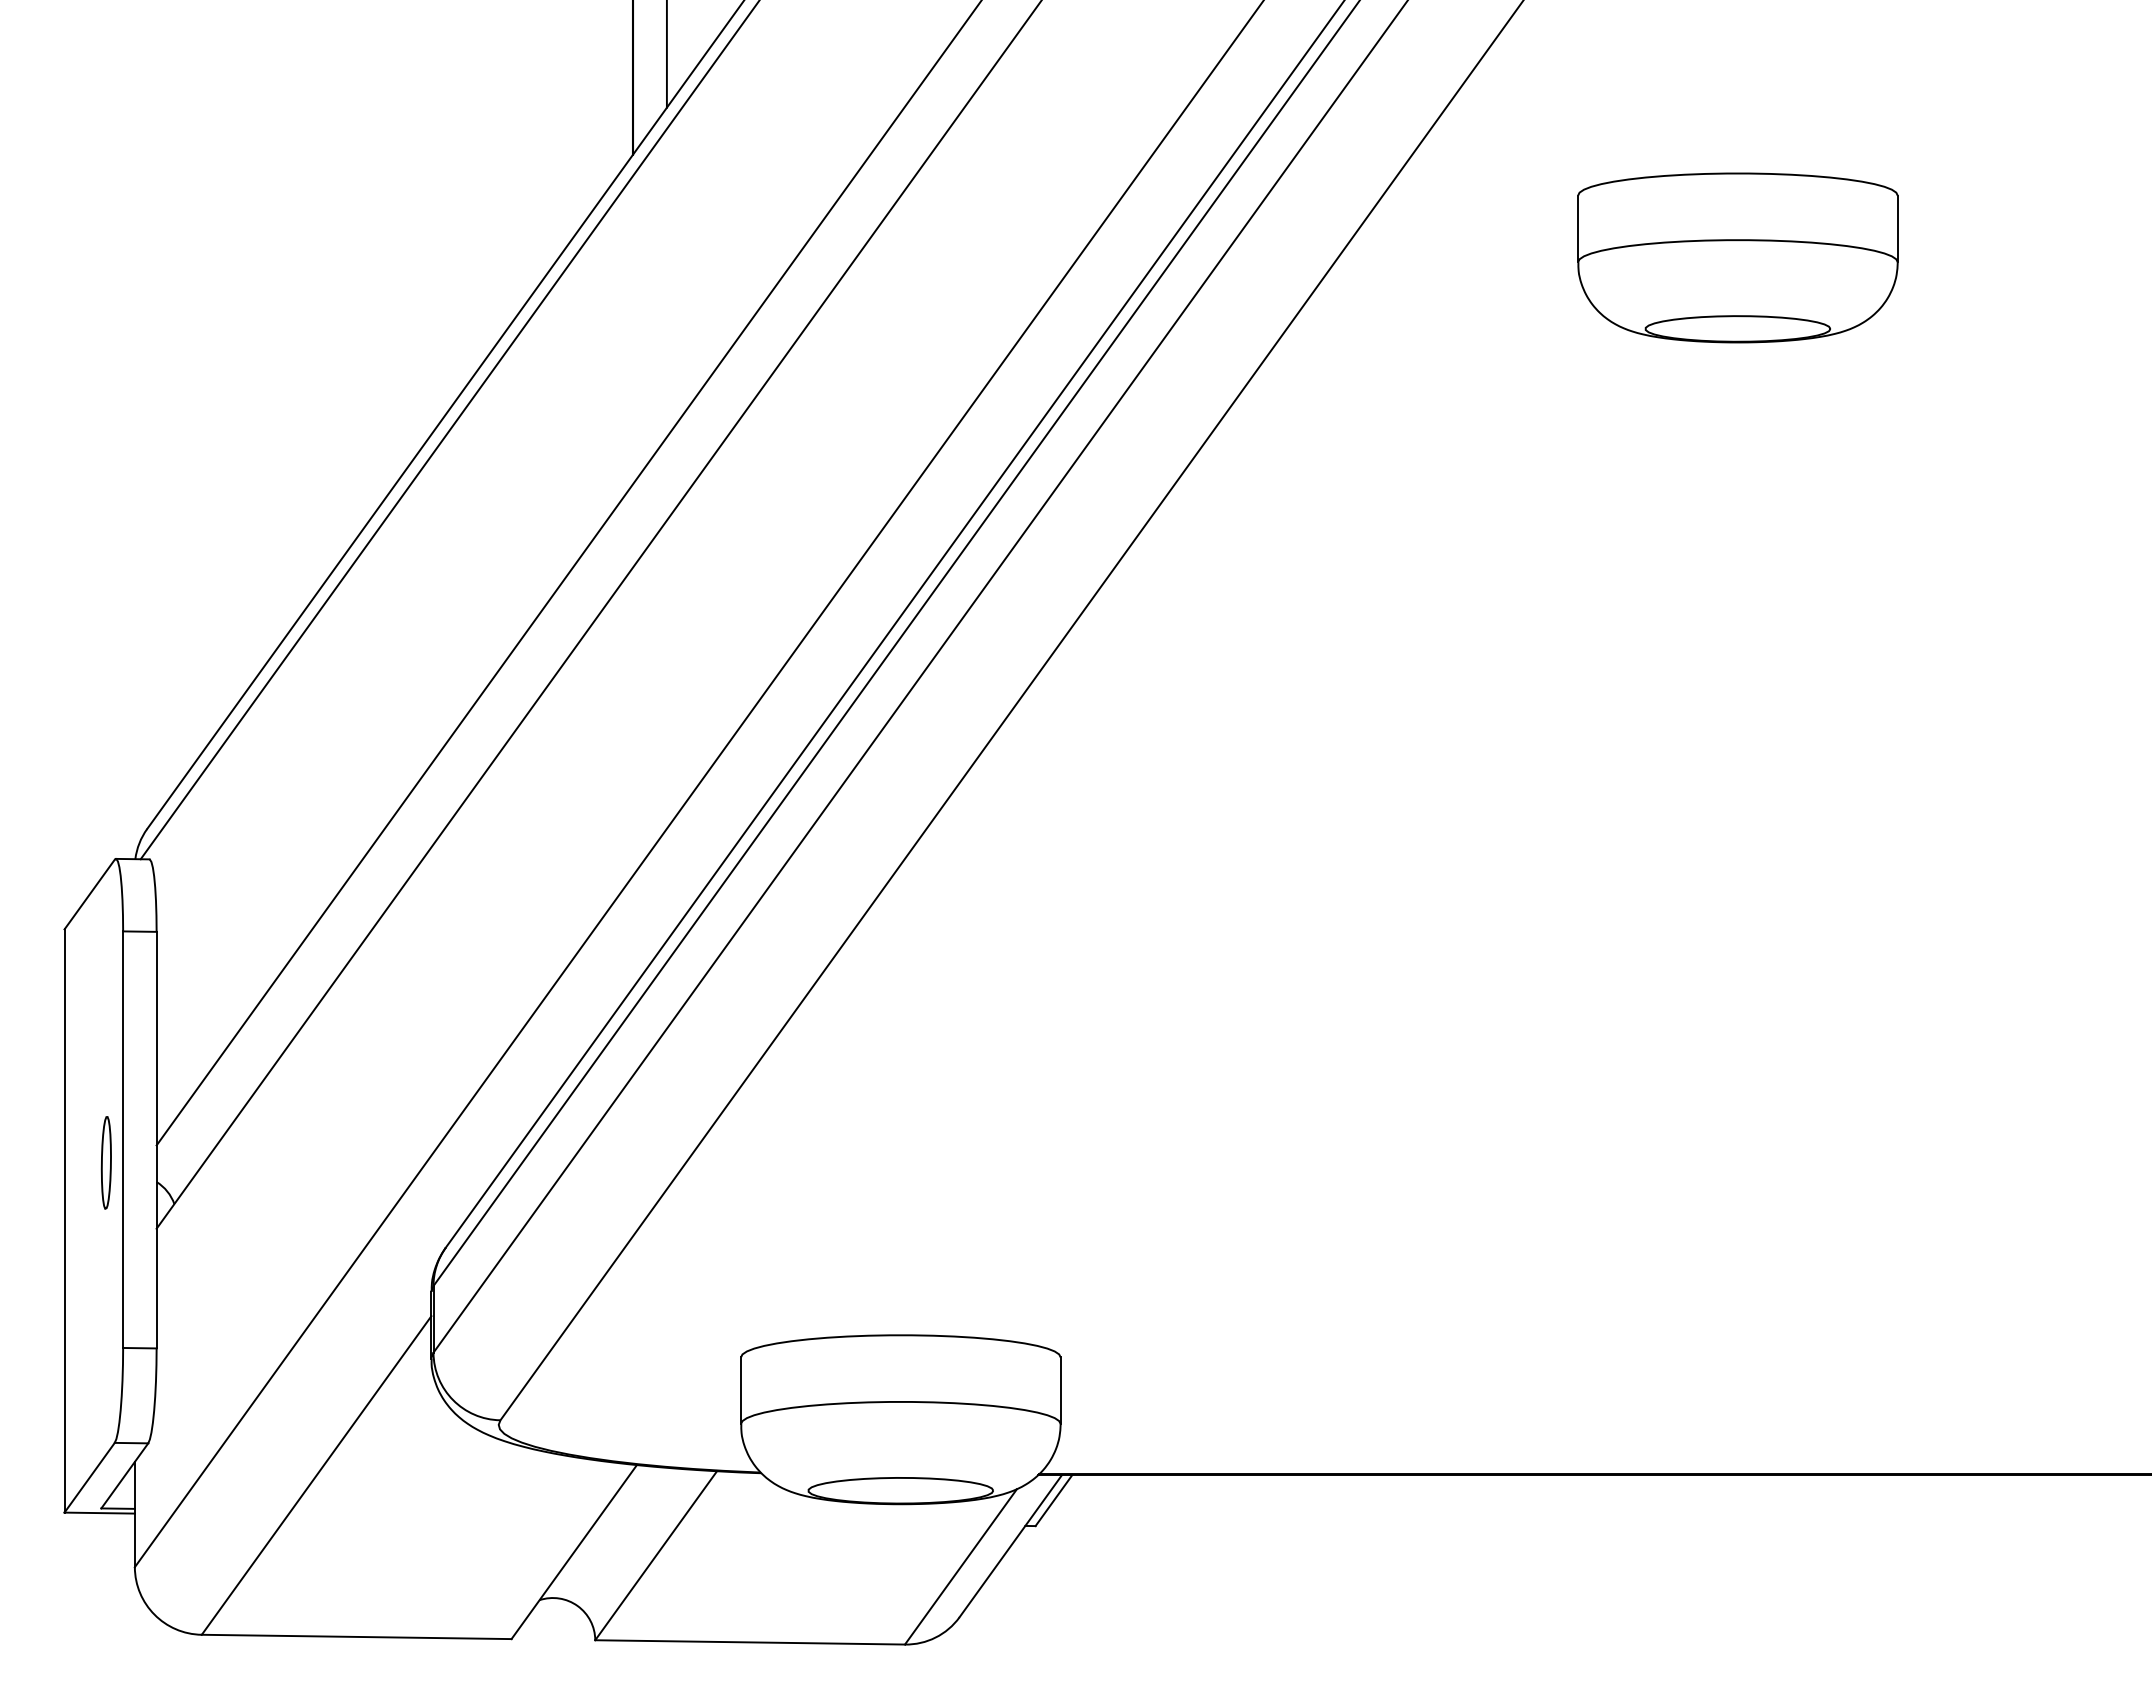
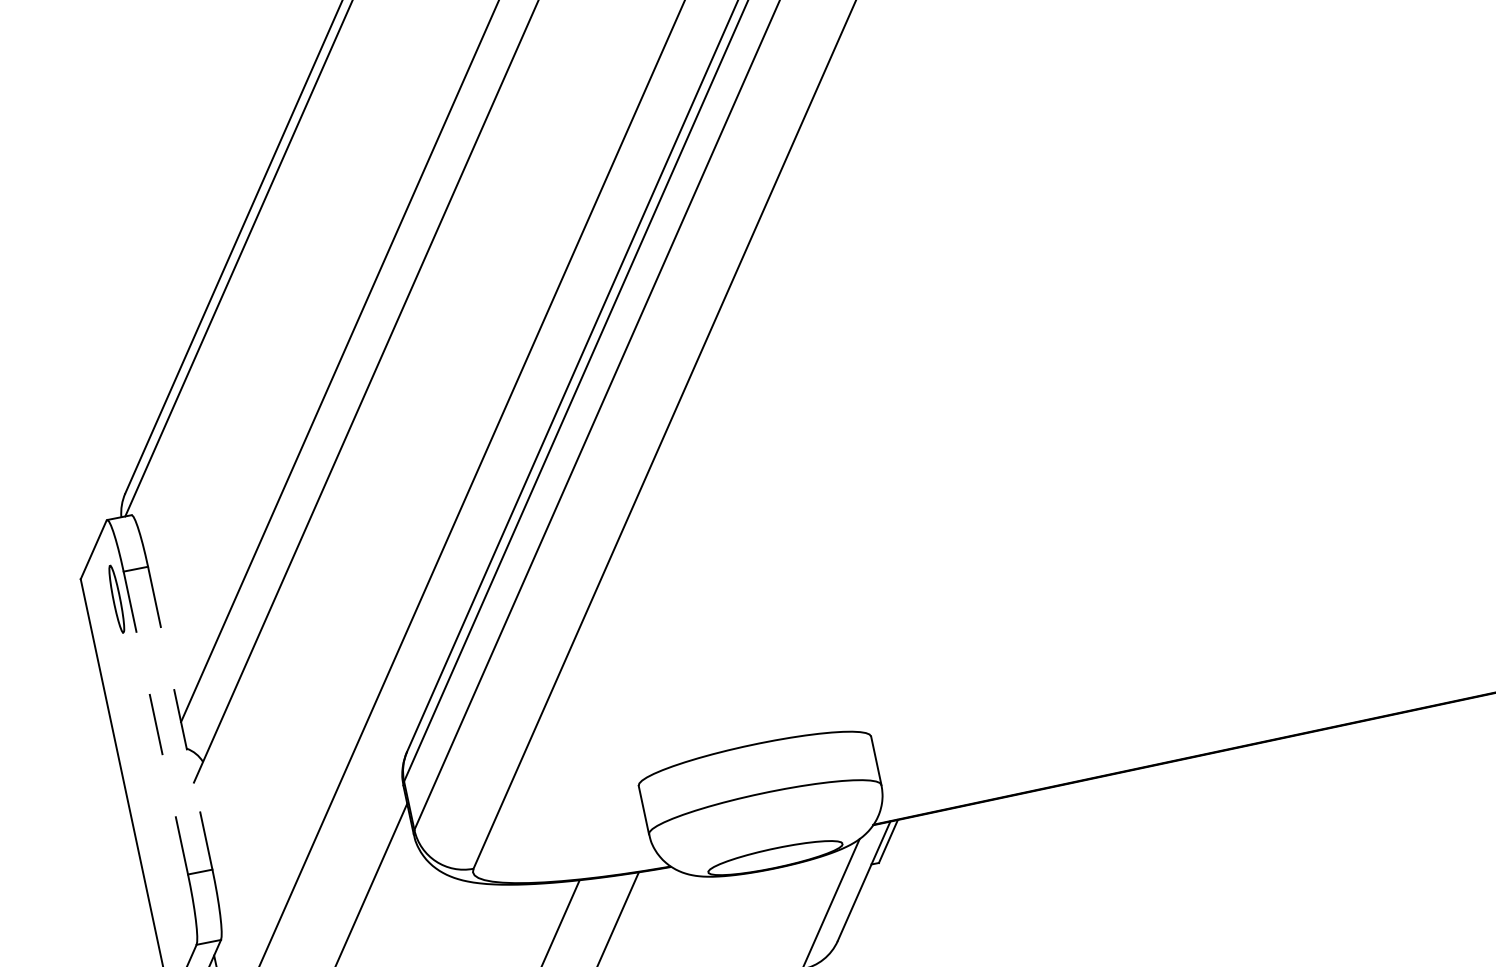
line: (123, 1140) -> (156, 723), solid -> dashed
line: (156, 1140) -> (180, 718), solid -> dashed
part: (105, 1162) -> (116, 599), moved

